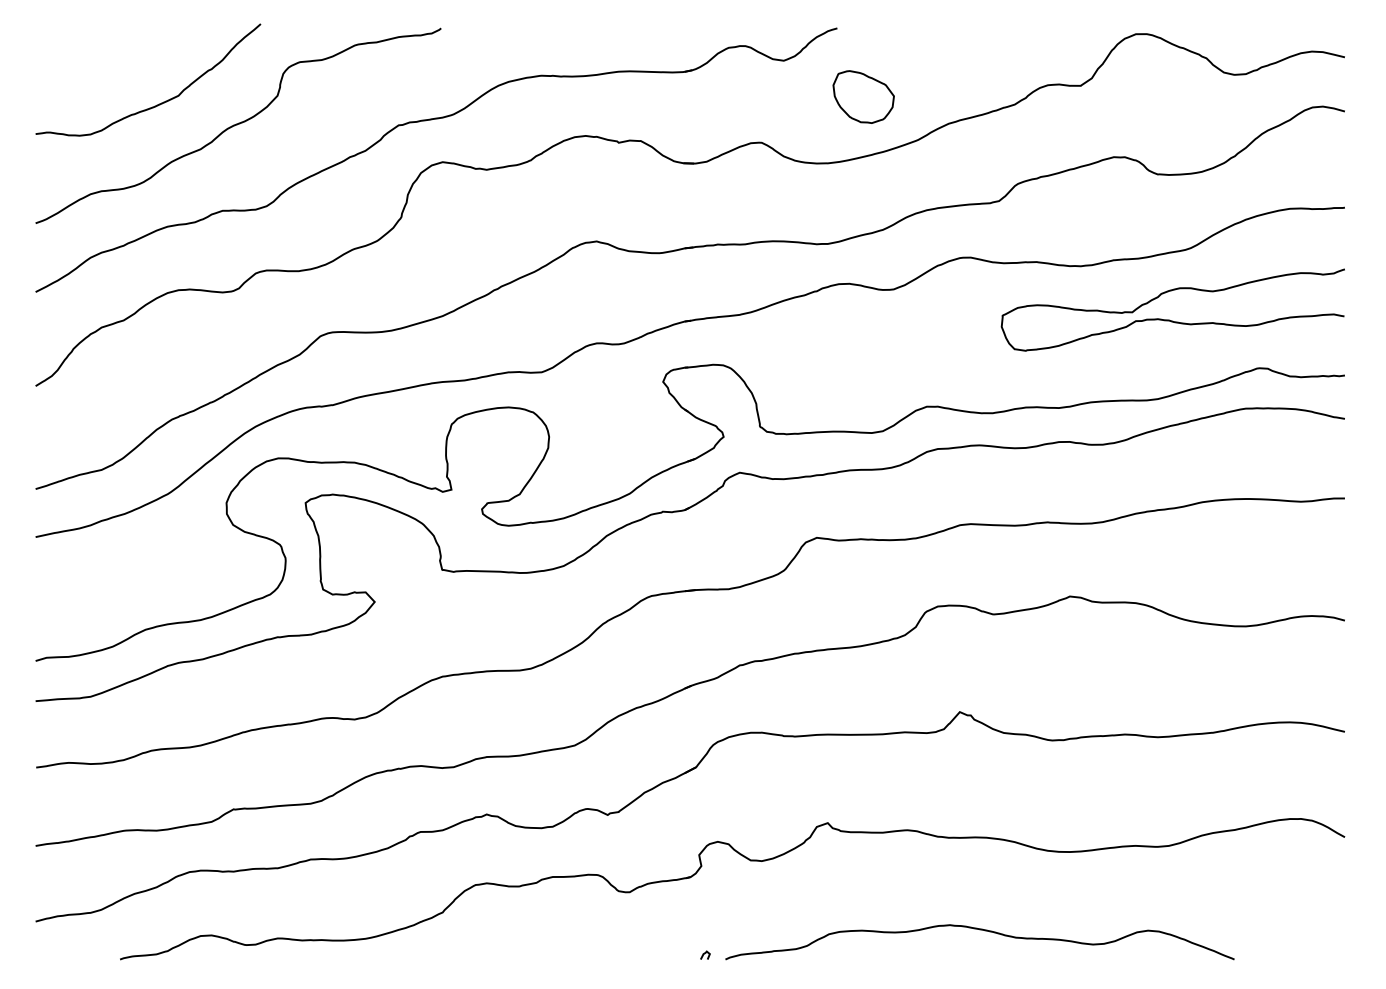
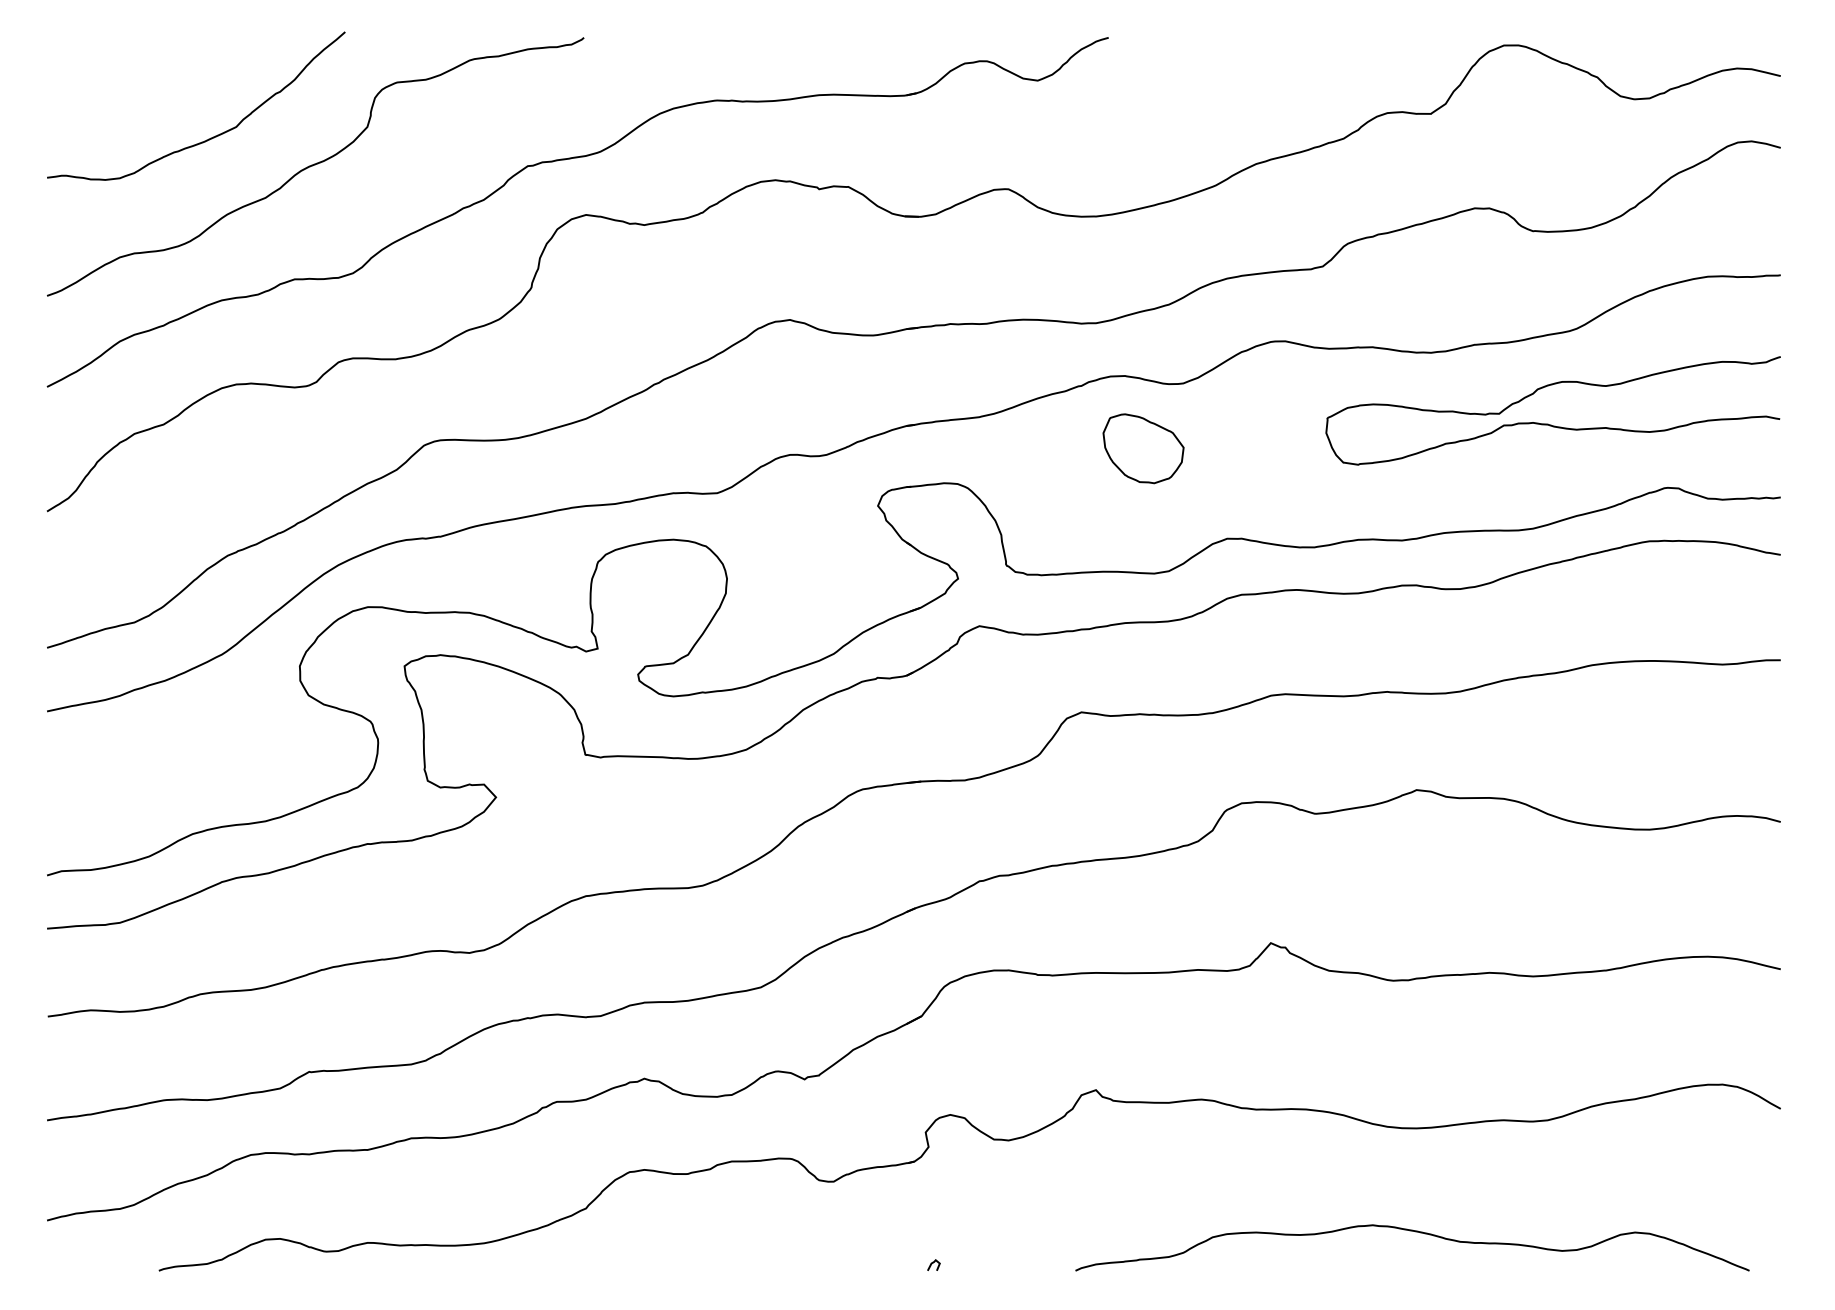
part: (863, 96) -> (1143, 448), moved
curve: (982, 930) -> (1415, 1232), moved

